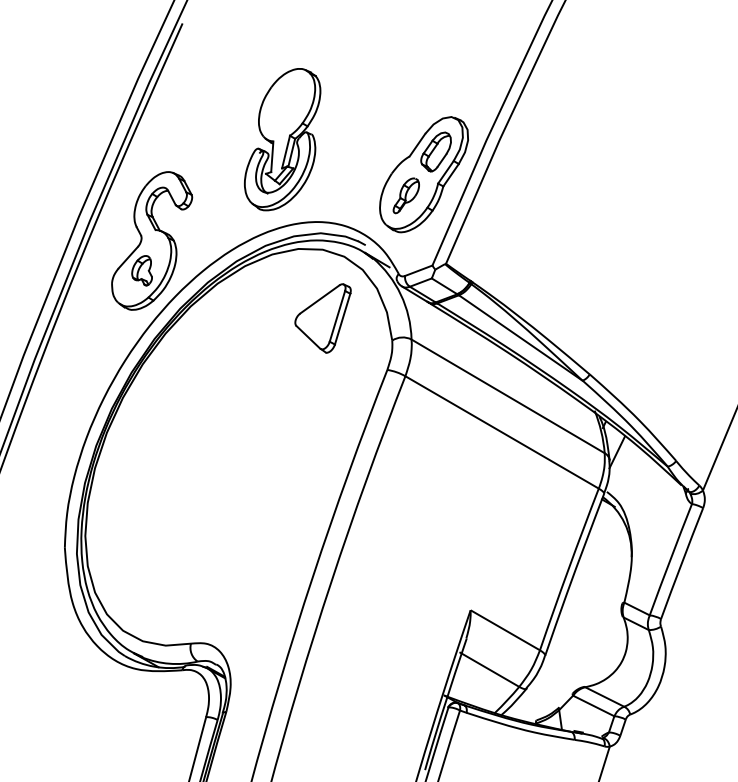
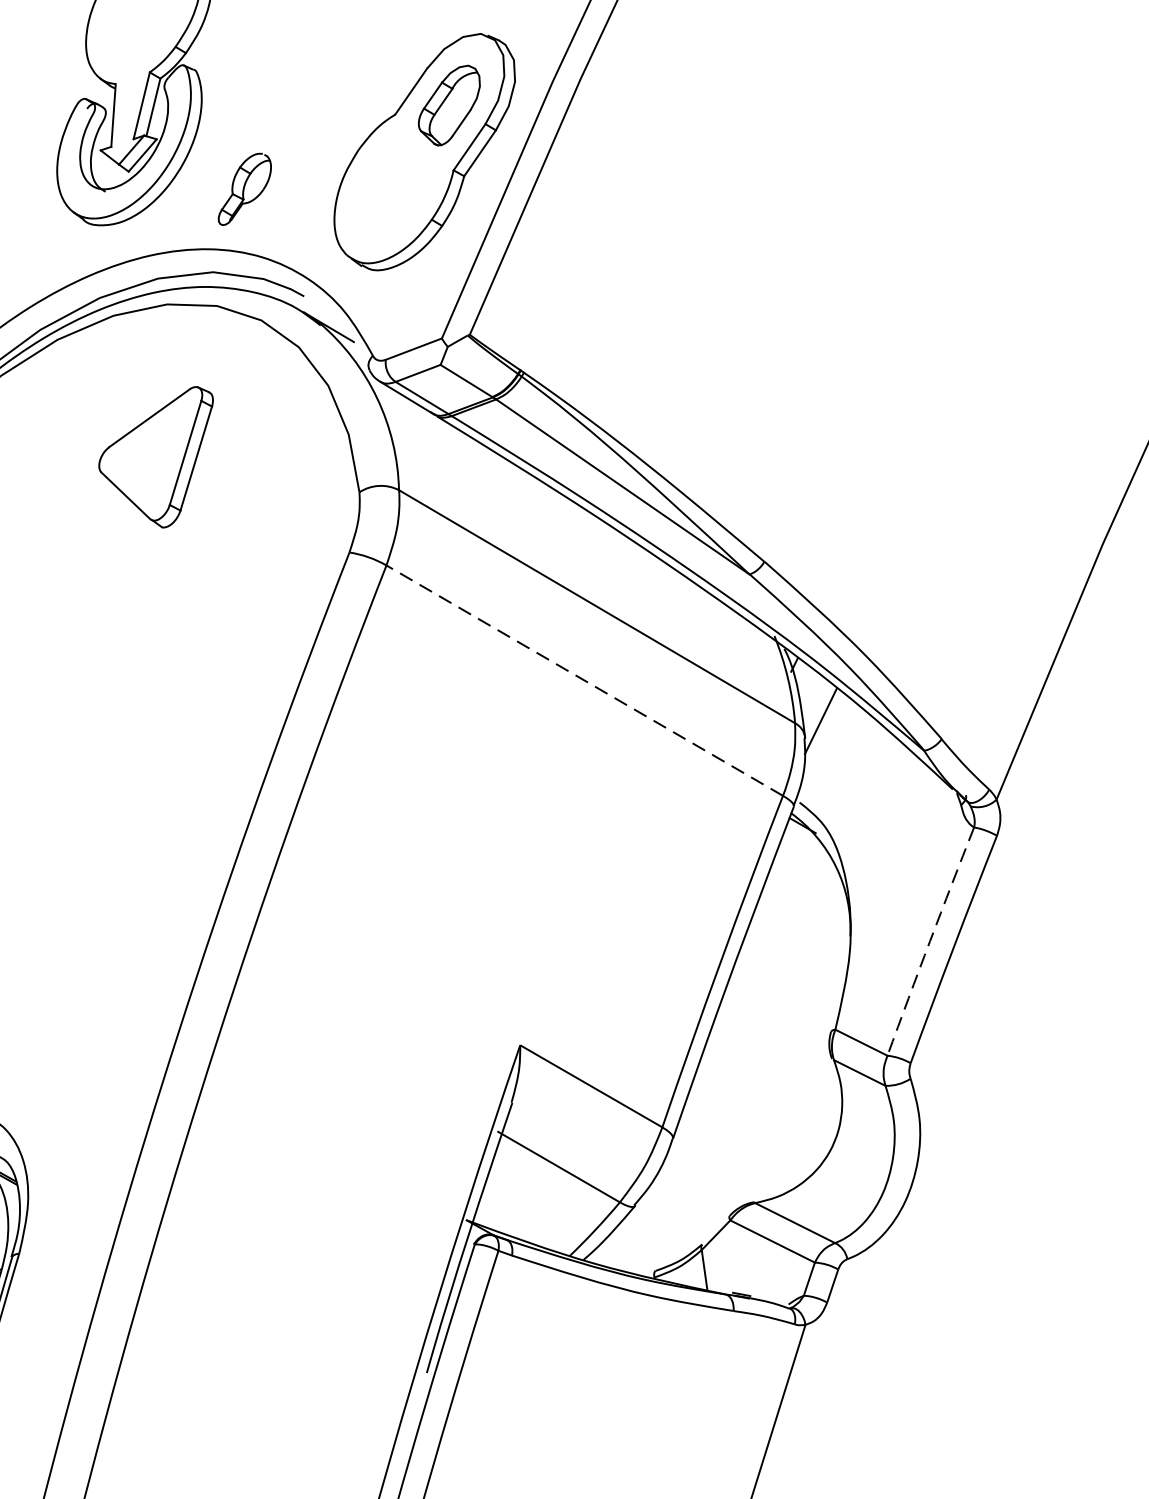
part: (405, 195) -> (243, 188), moved
part: (322, 318) -> (154, 457), moved
line: (502, 432) -> (585, 680), solid -> dashed
arc: (670, 559) -> (929, 941), solid -> dashed

